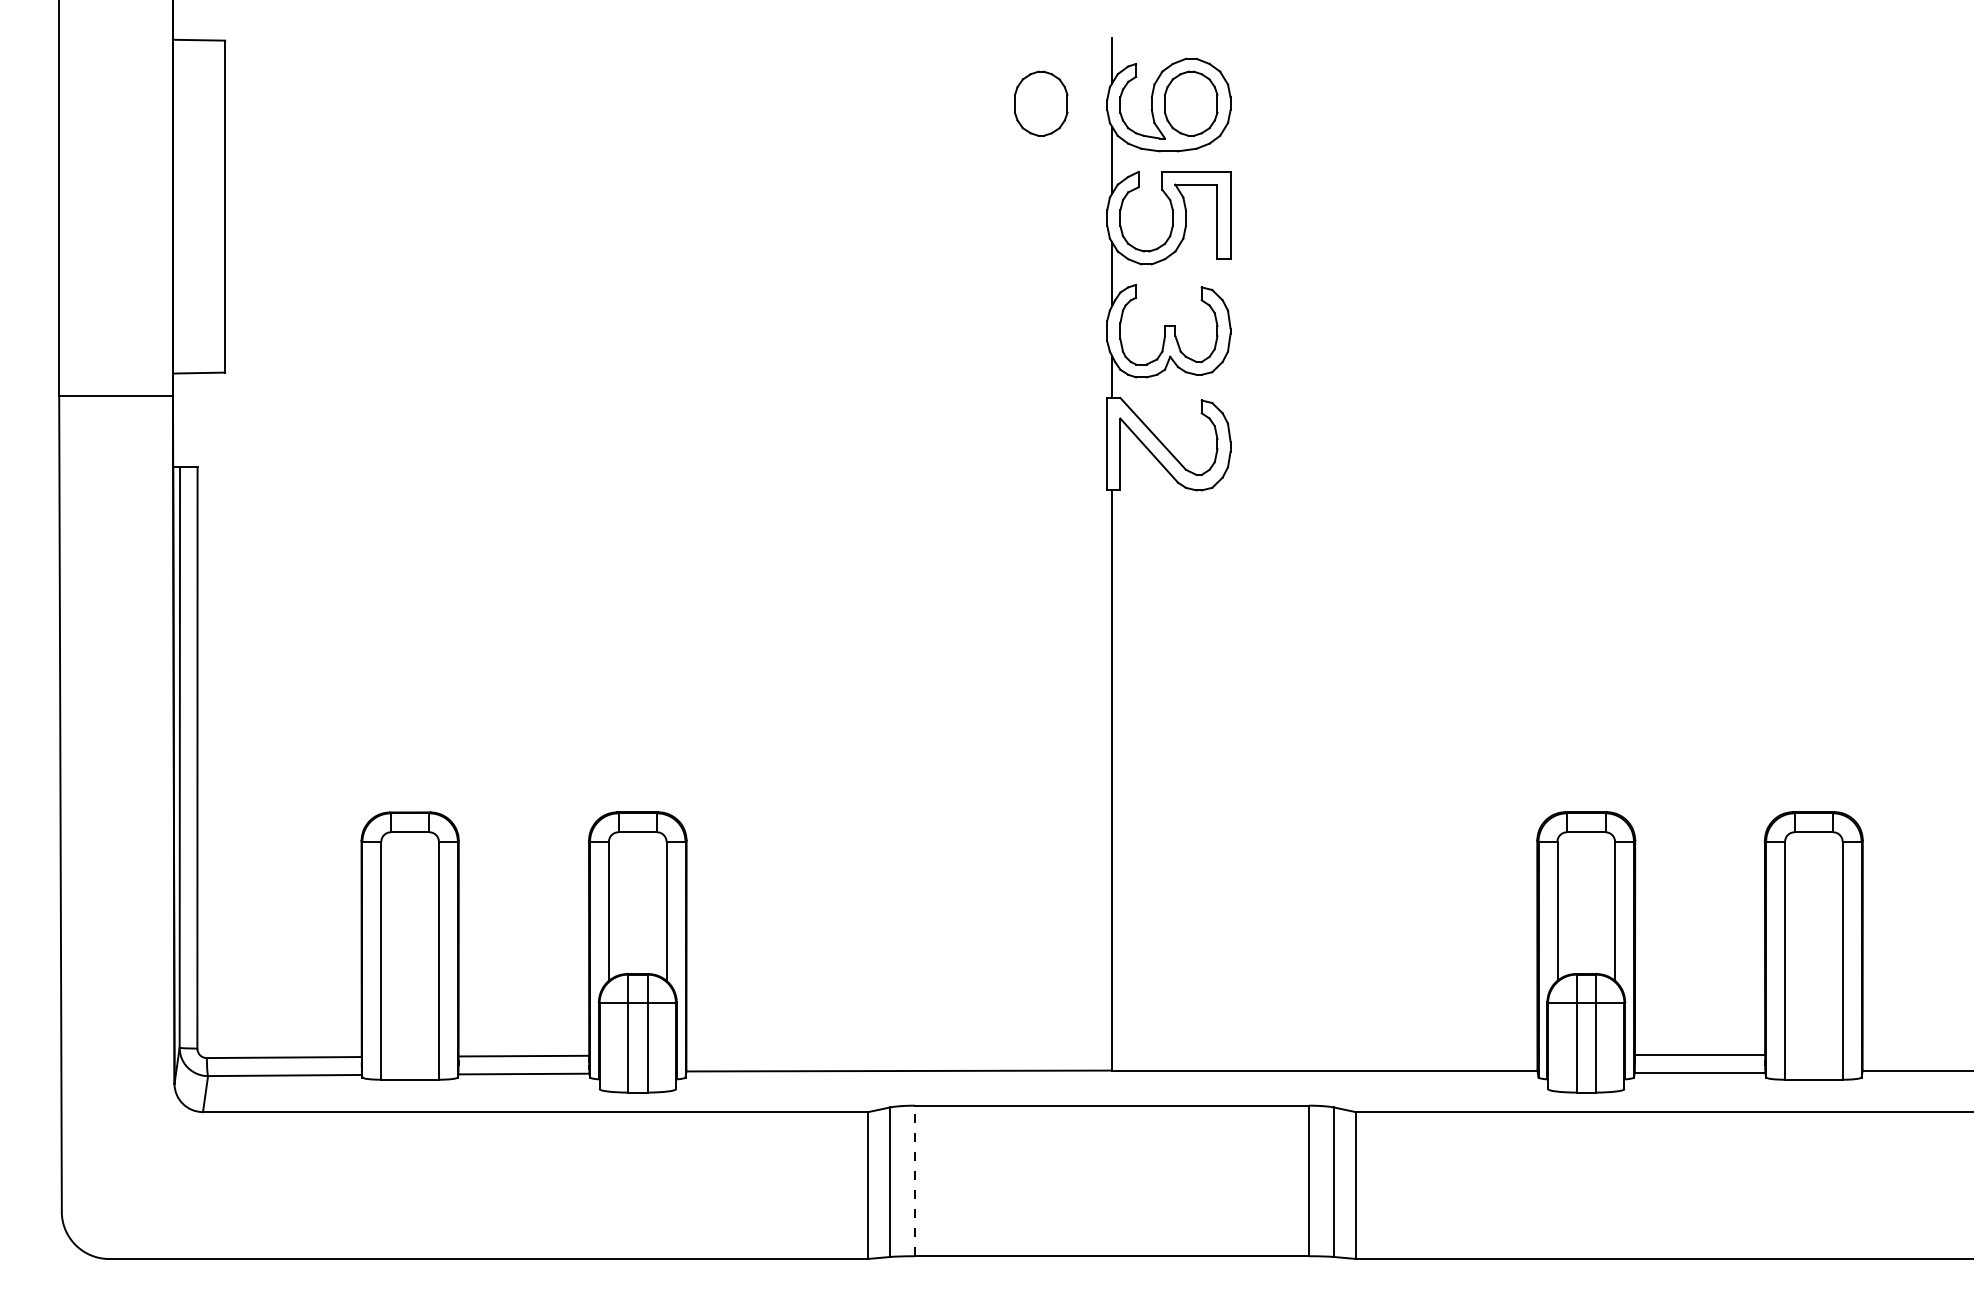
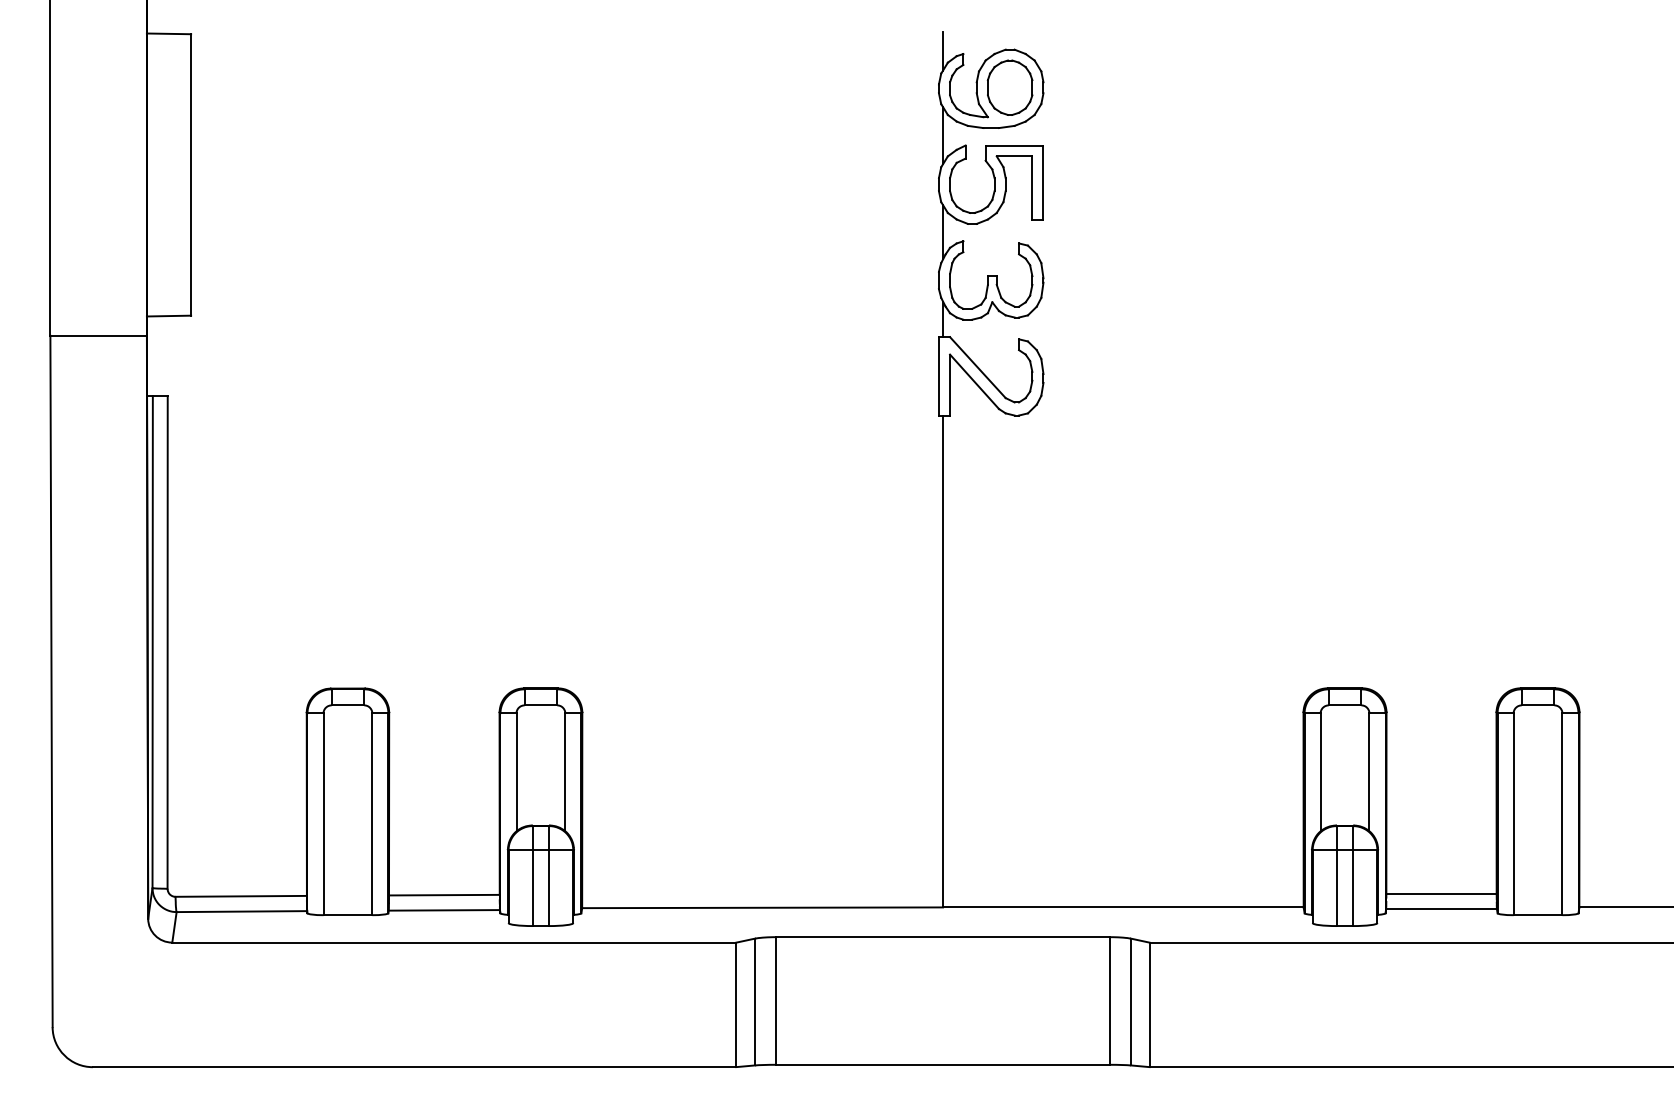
part: (1041, 103) -> (883, 87), removed
line: (915, 1180) -> (776, 1000), dashed -> solid

